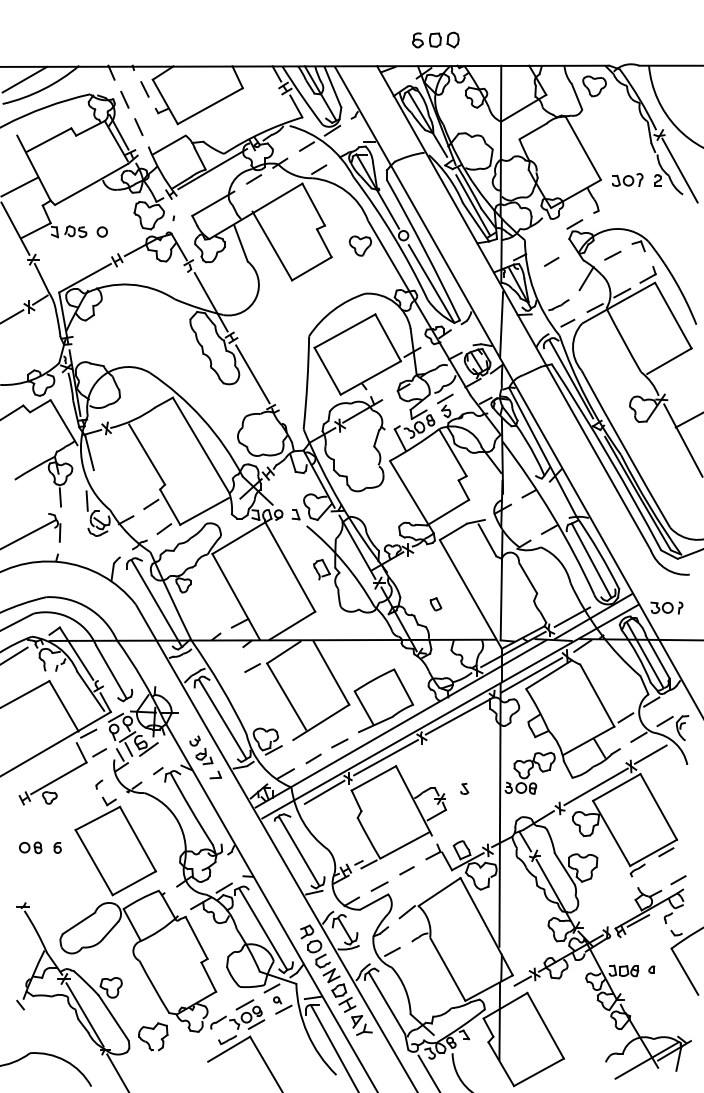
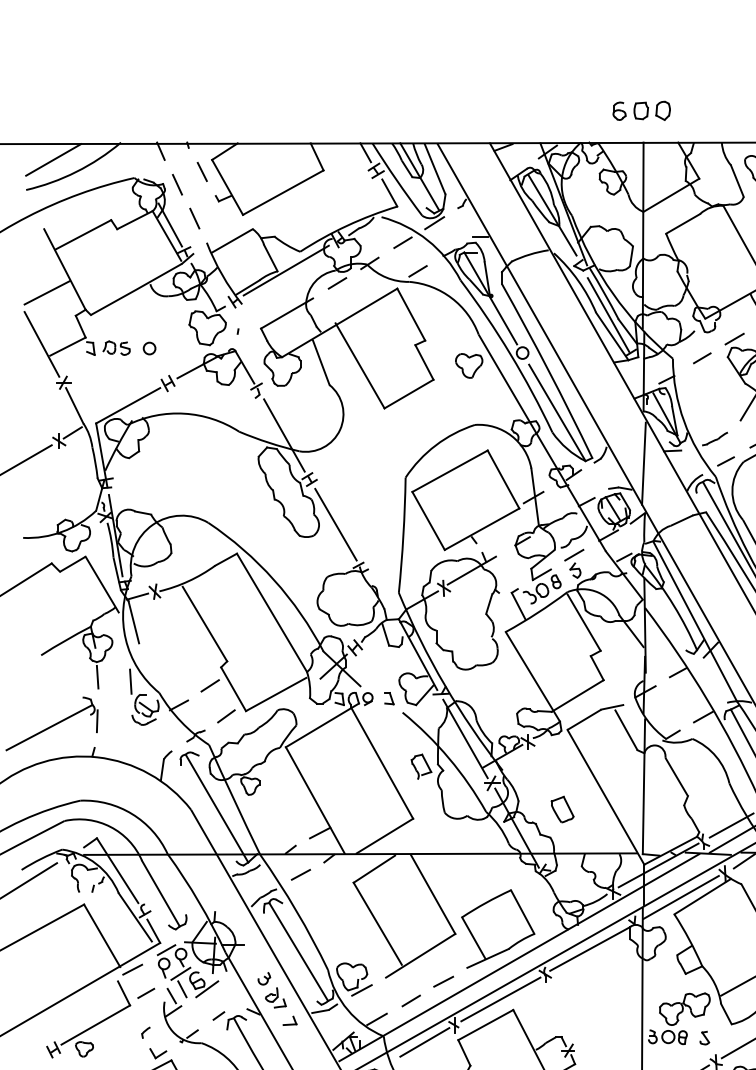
part: (435, 39) -> (641, 110), moved
line: (551, 261) -> (702, 357), moved
part: (435, 604) -> (562, 809), size x1.67
line: (252, 667) -> (300, 874), moved
part: (464, 788) -> (704, 1037), moved

